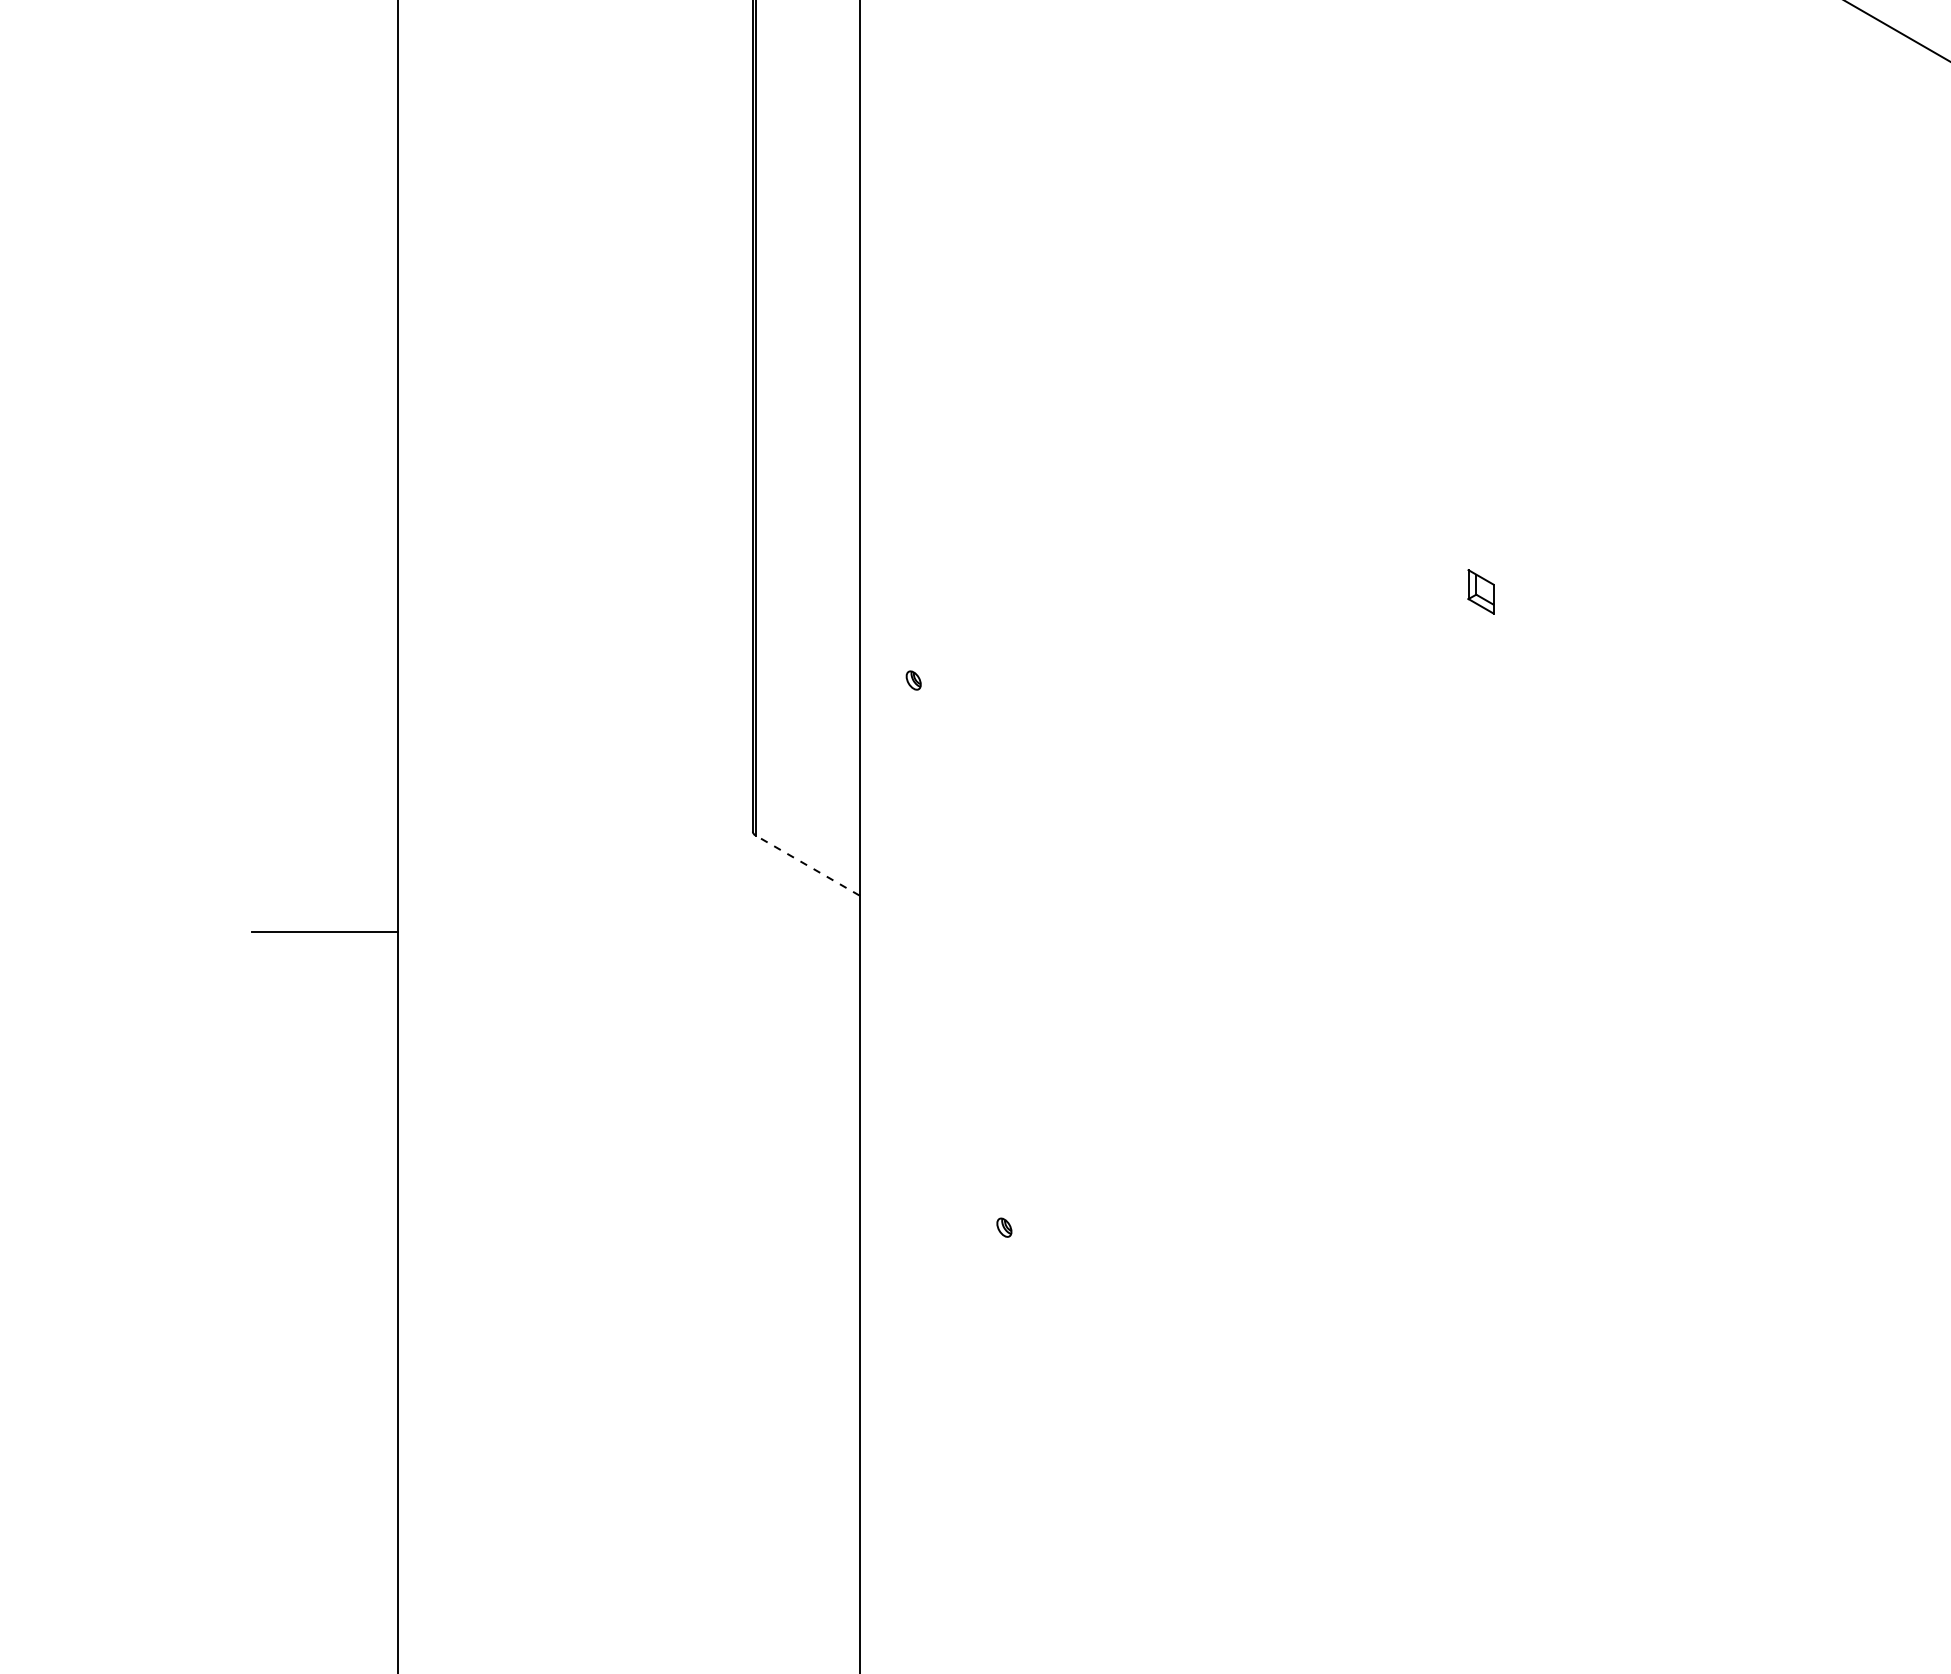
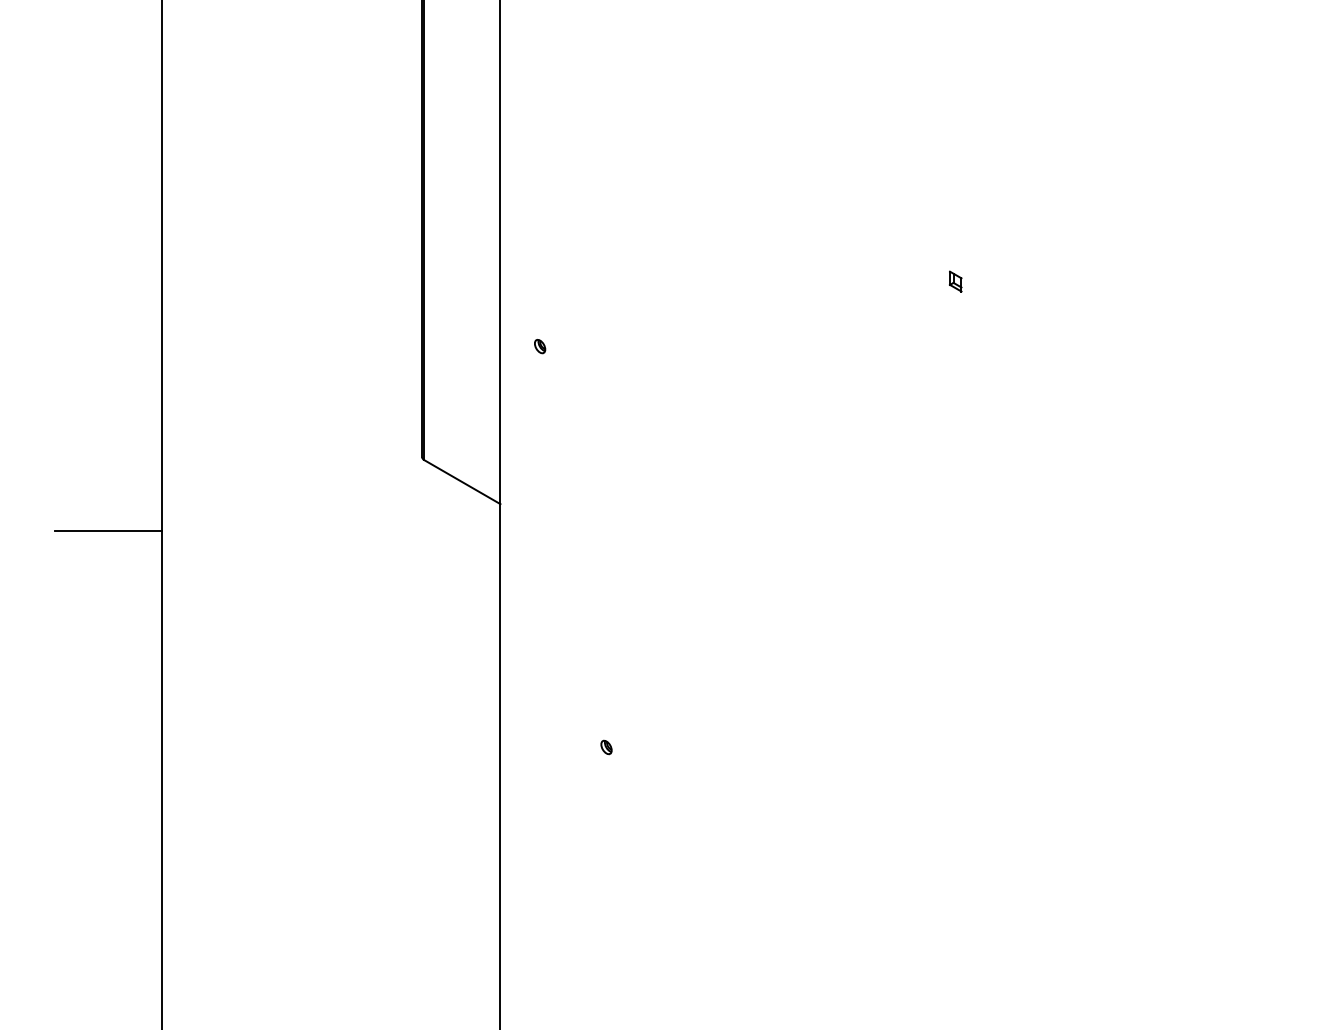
part: (1480, 591) -> (955, 281), size x0.62
line: (807, 865) -> (462, 482), dashed -> solid

